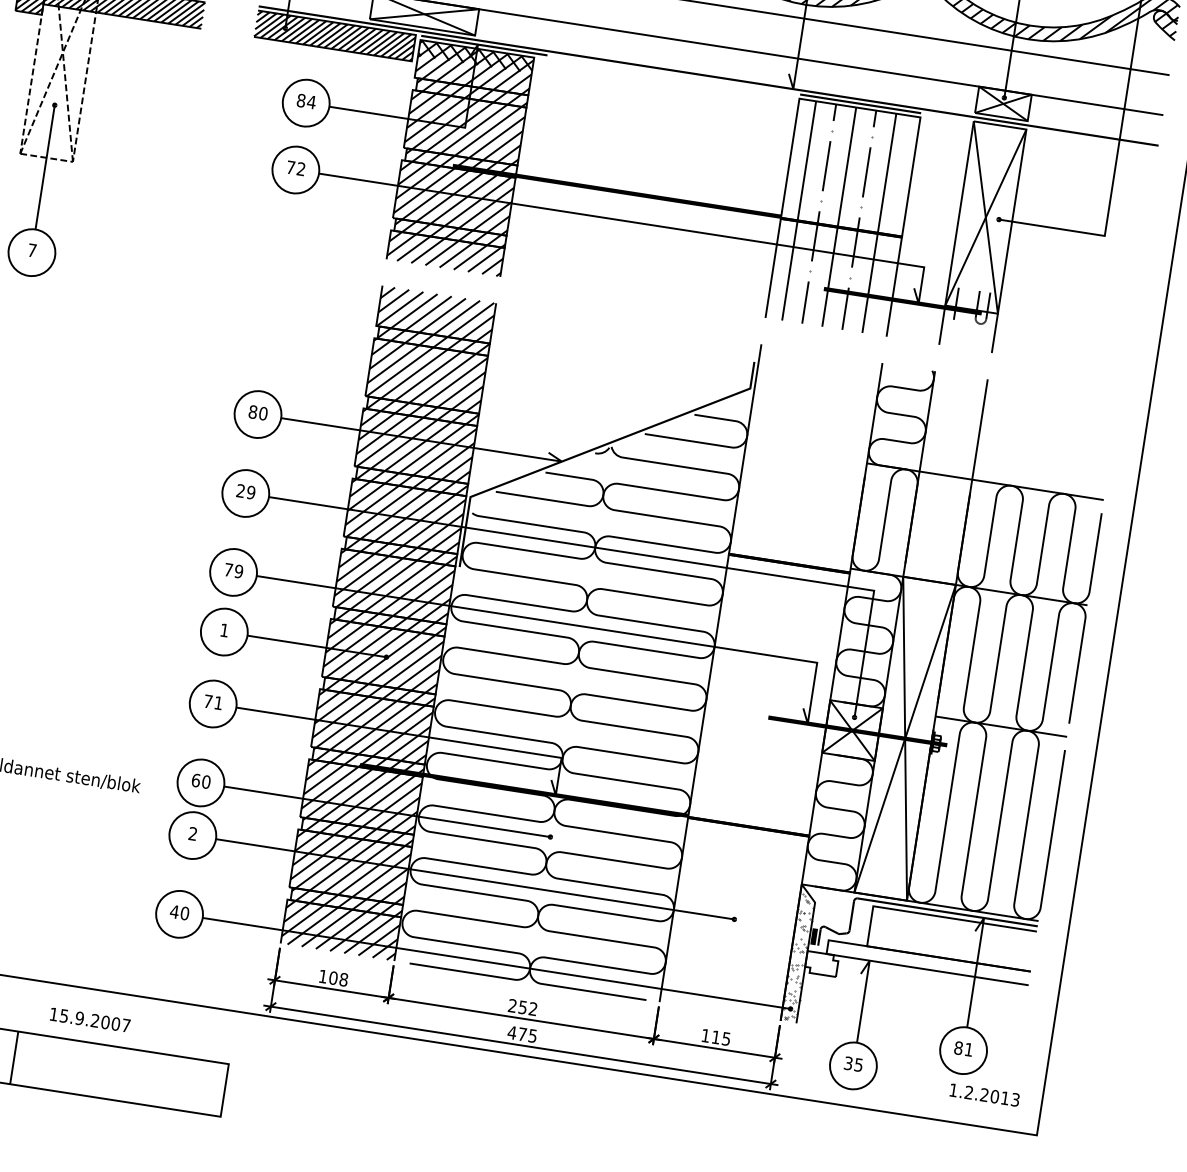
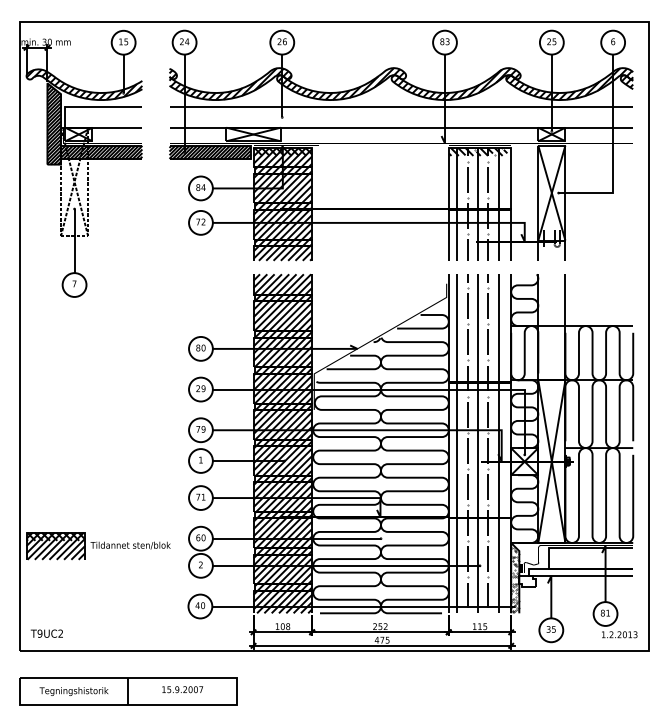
hatch: (855, 114) -> (478, 151), added
hatch: (766, 681) -> (477, 443), added
text: (89, 1019) -> (182, 689), moved

